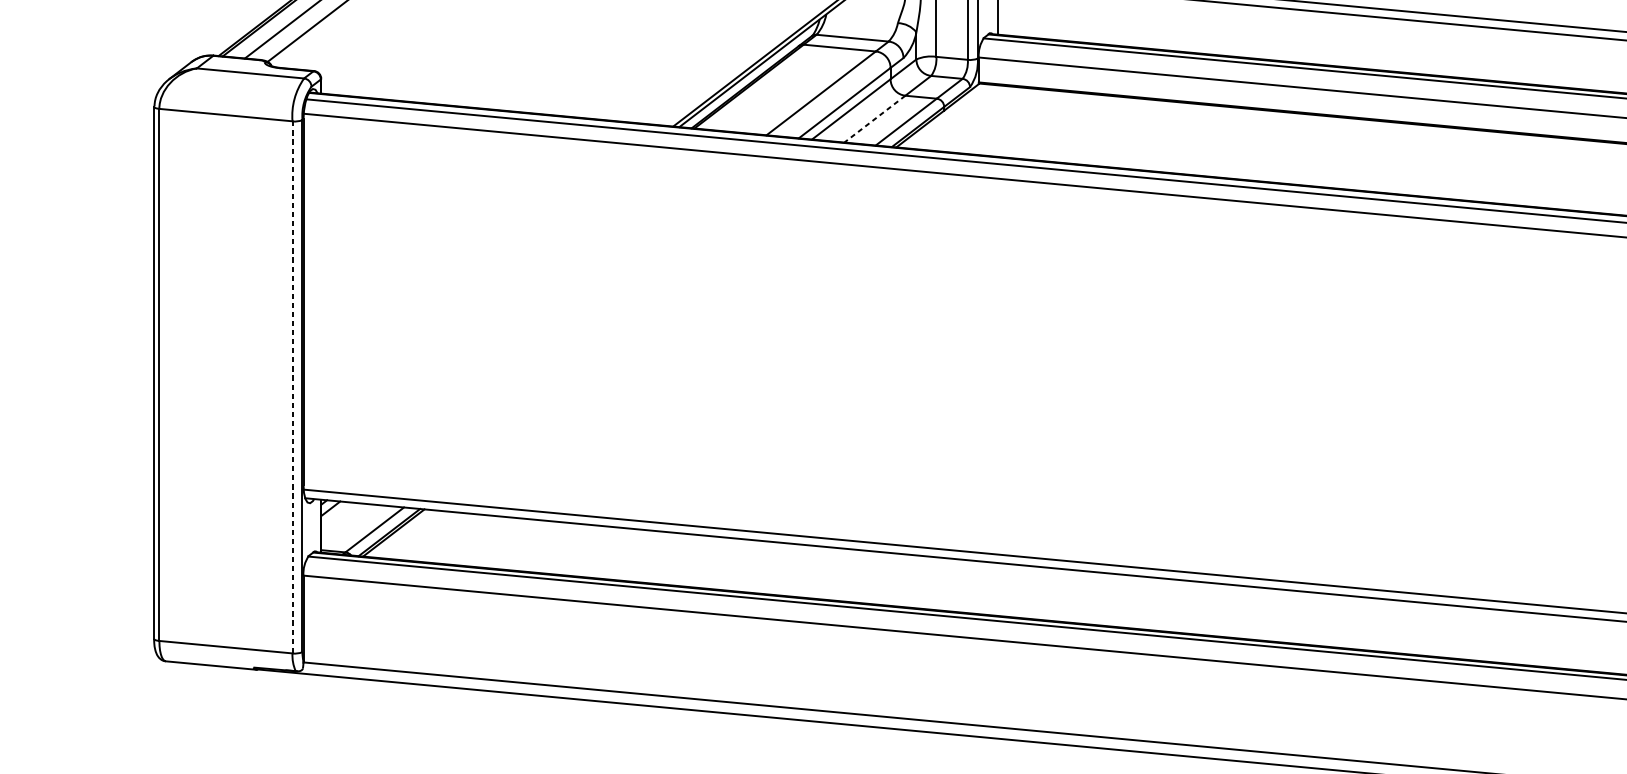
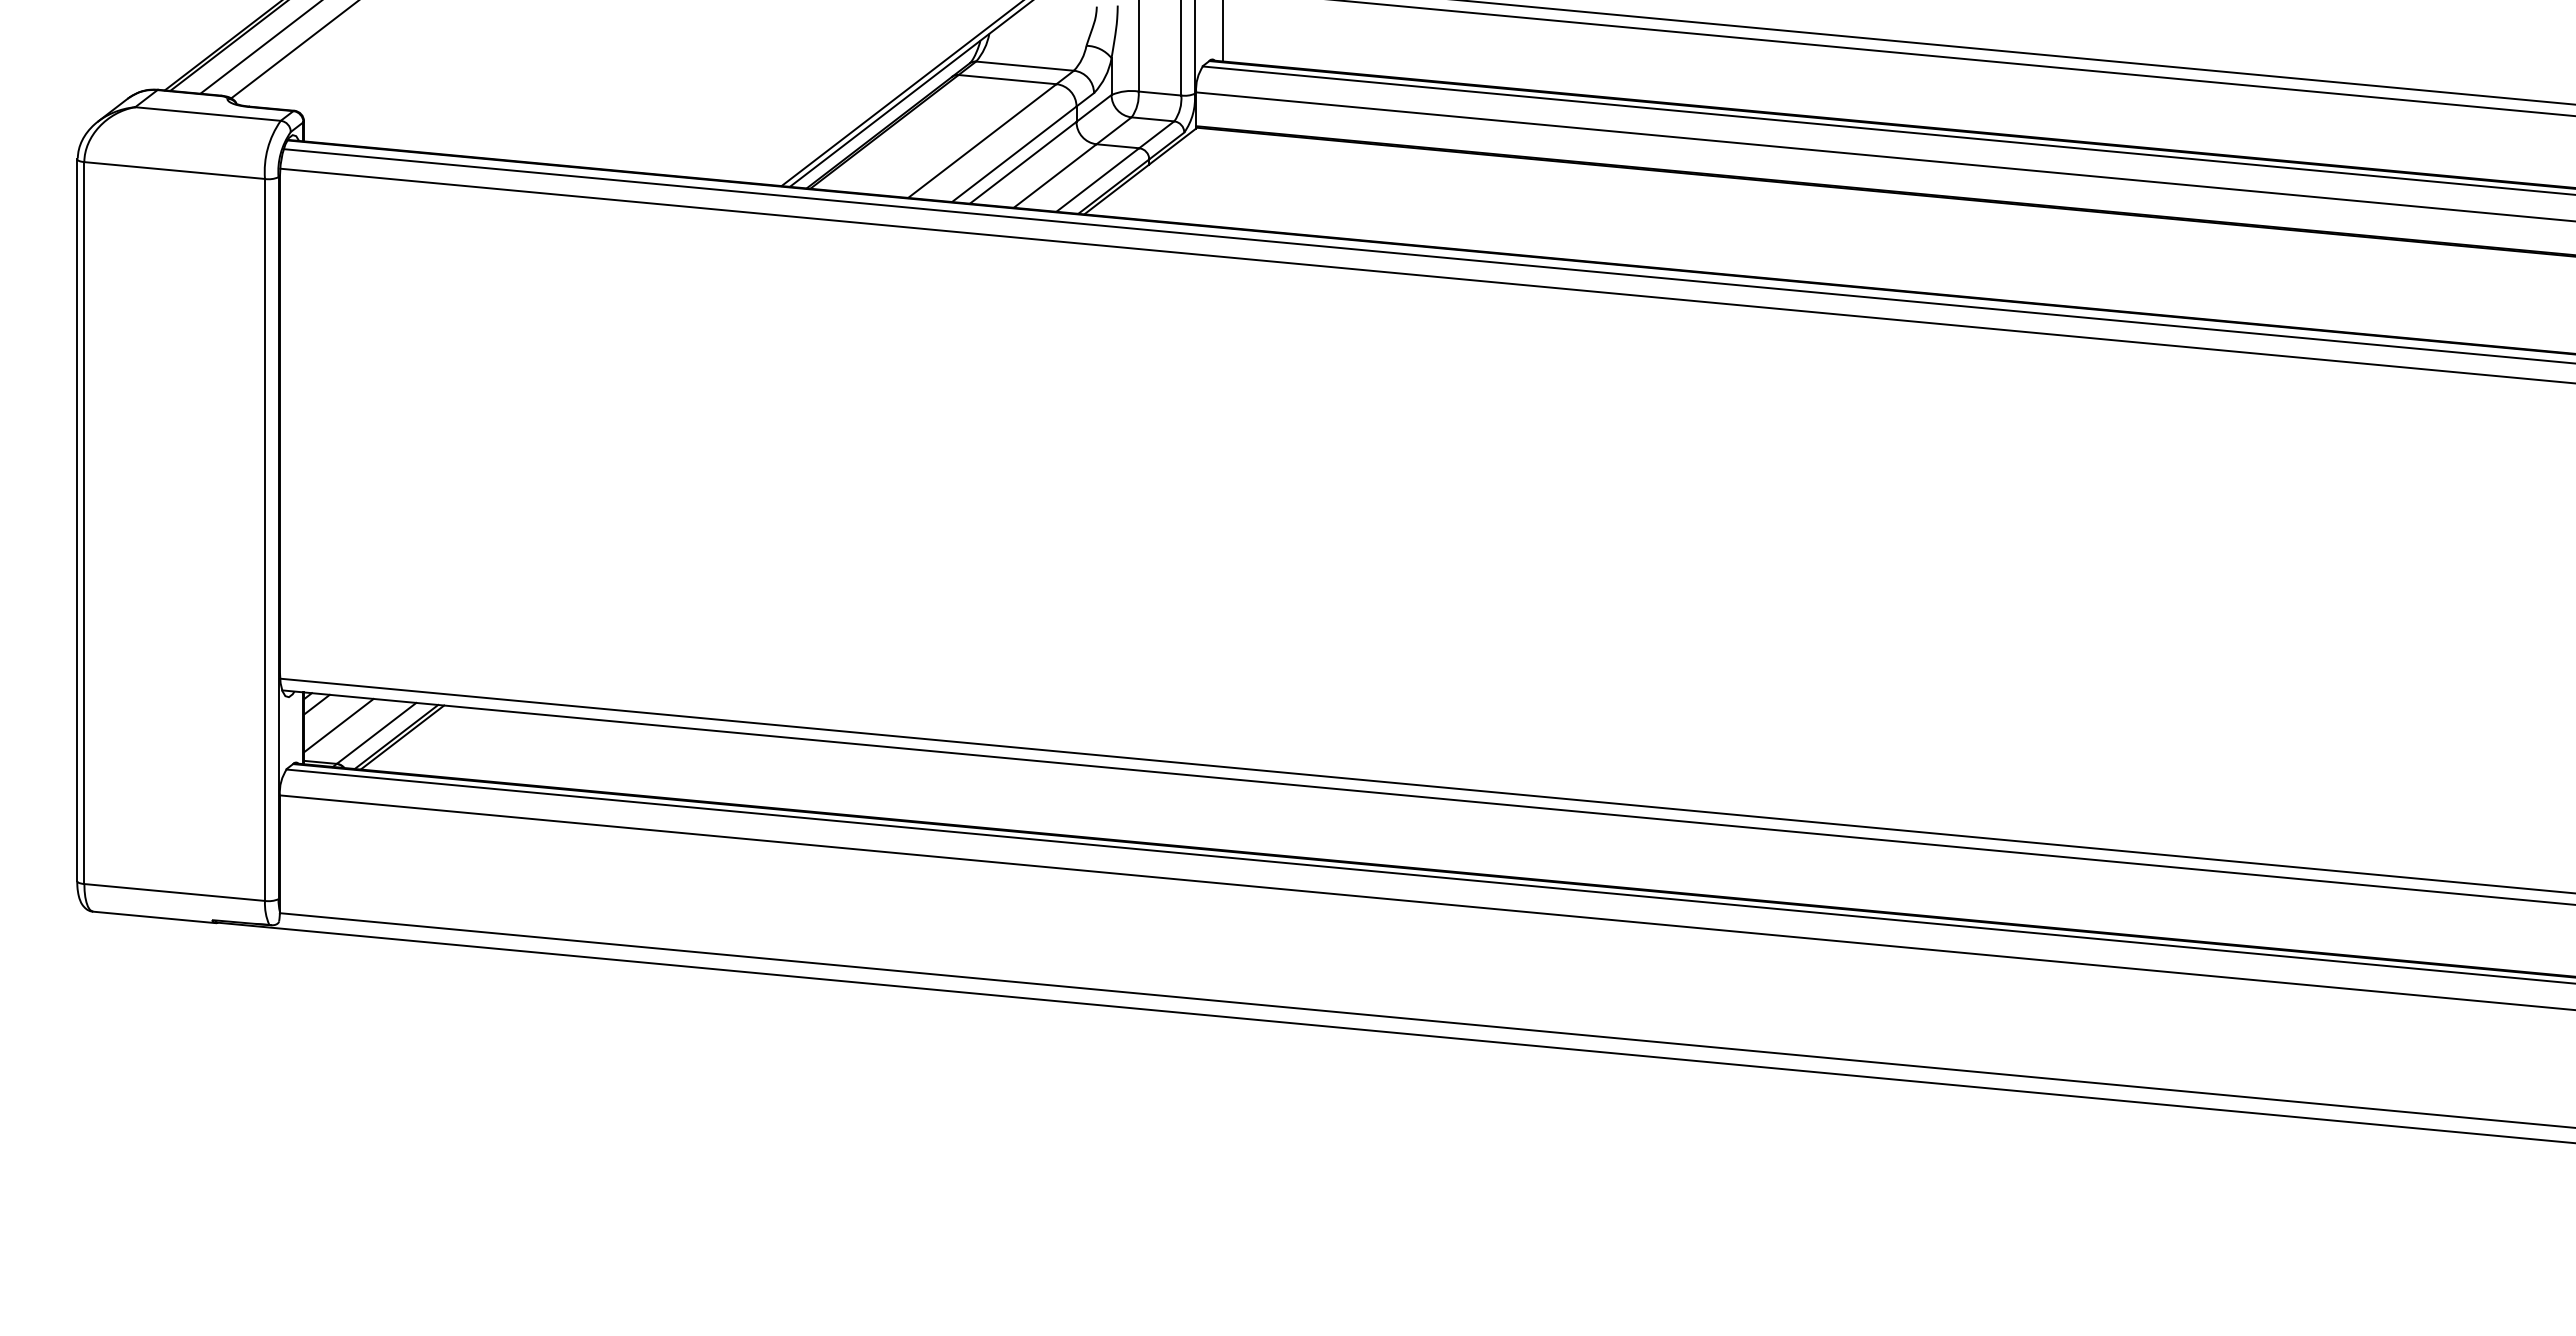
line: (874, 119) -> (1054, 176), dashed -> solid
line: (292, 387) -> (265, 539), dashed -> solid
line: (346, 524) -> (338, 725), added

